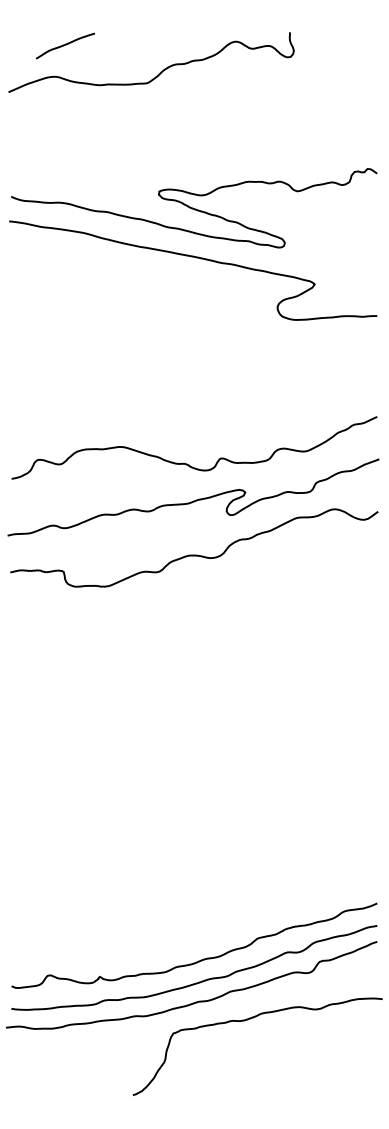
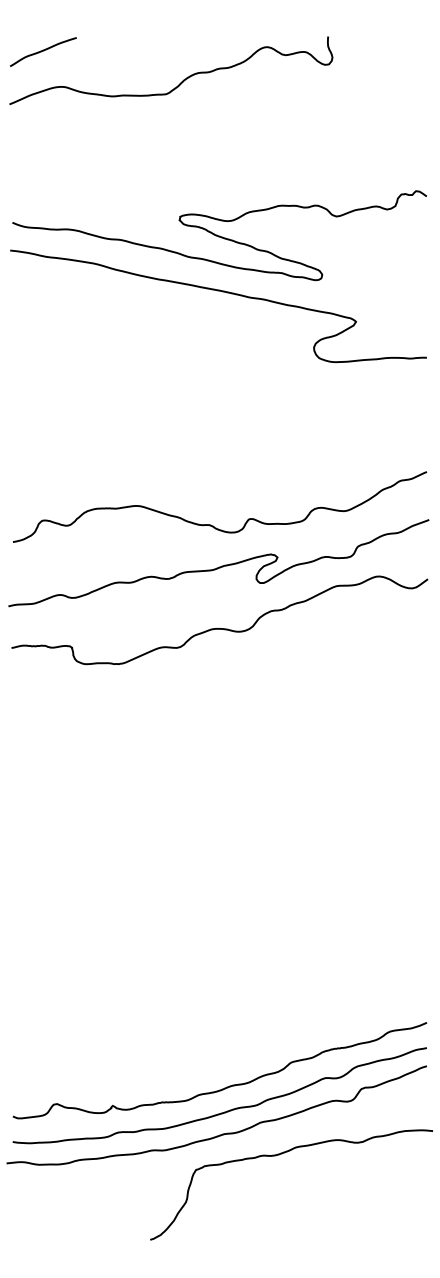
curve: (65, 45) -> (43, 51), moved

